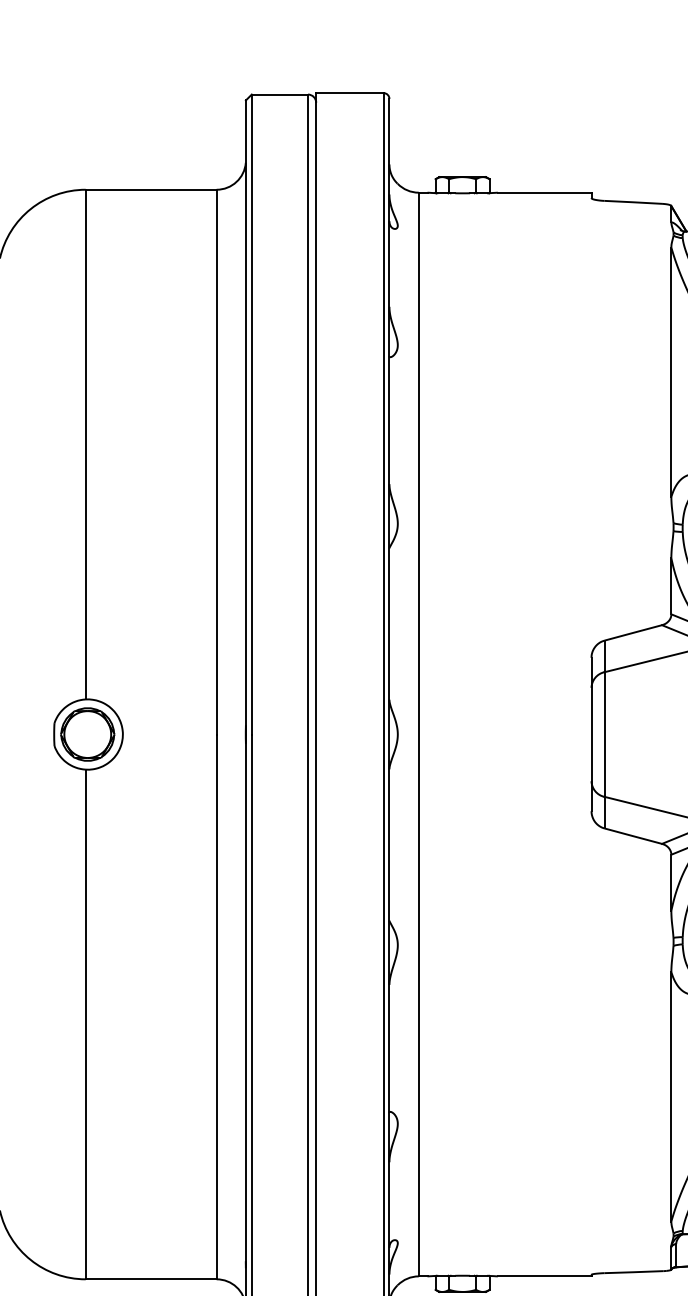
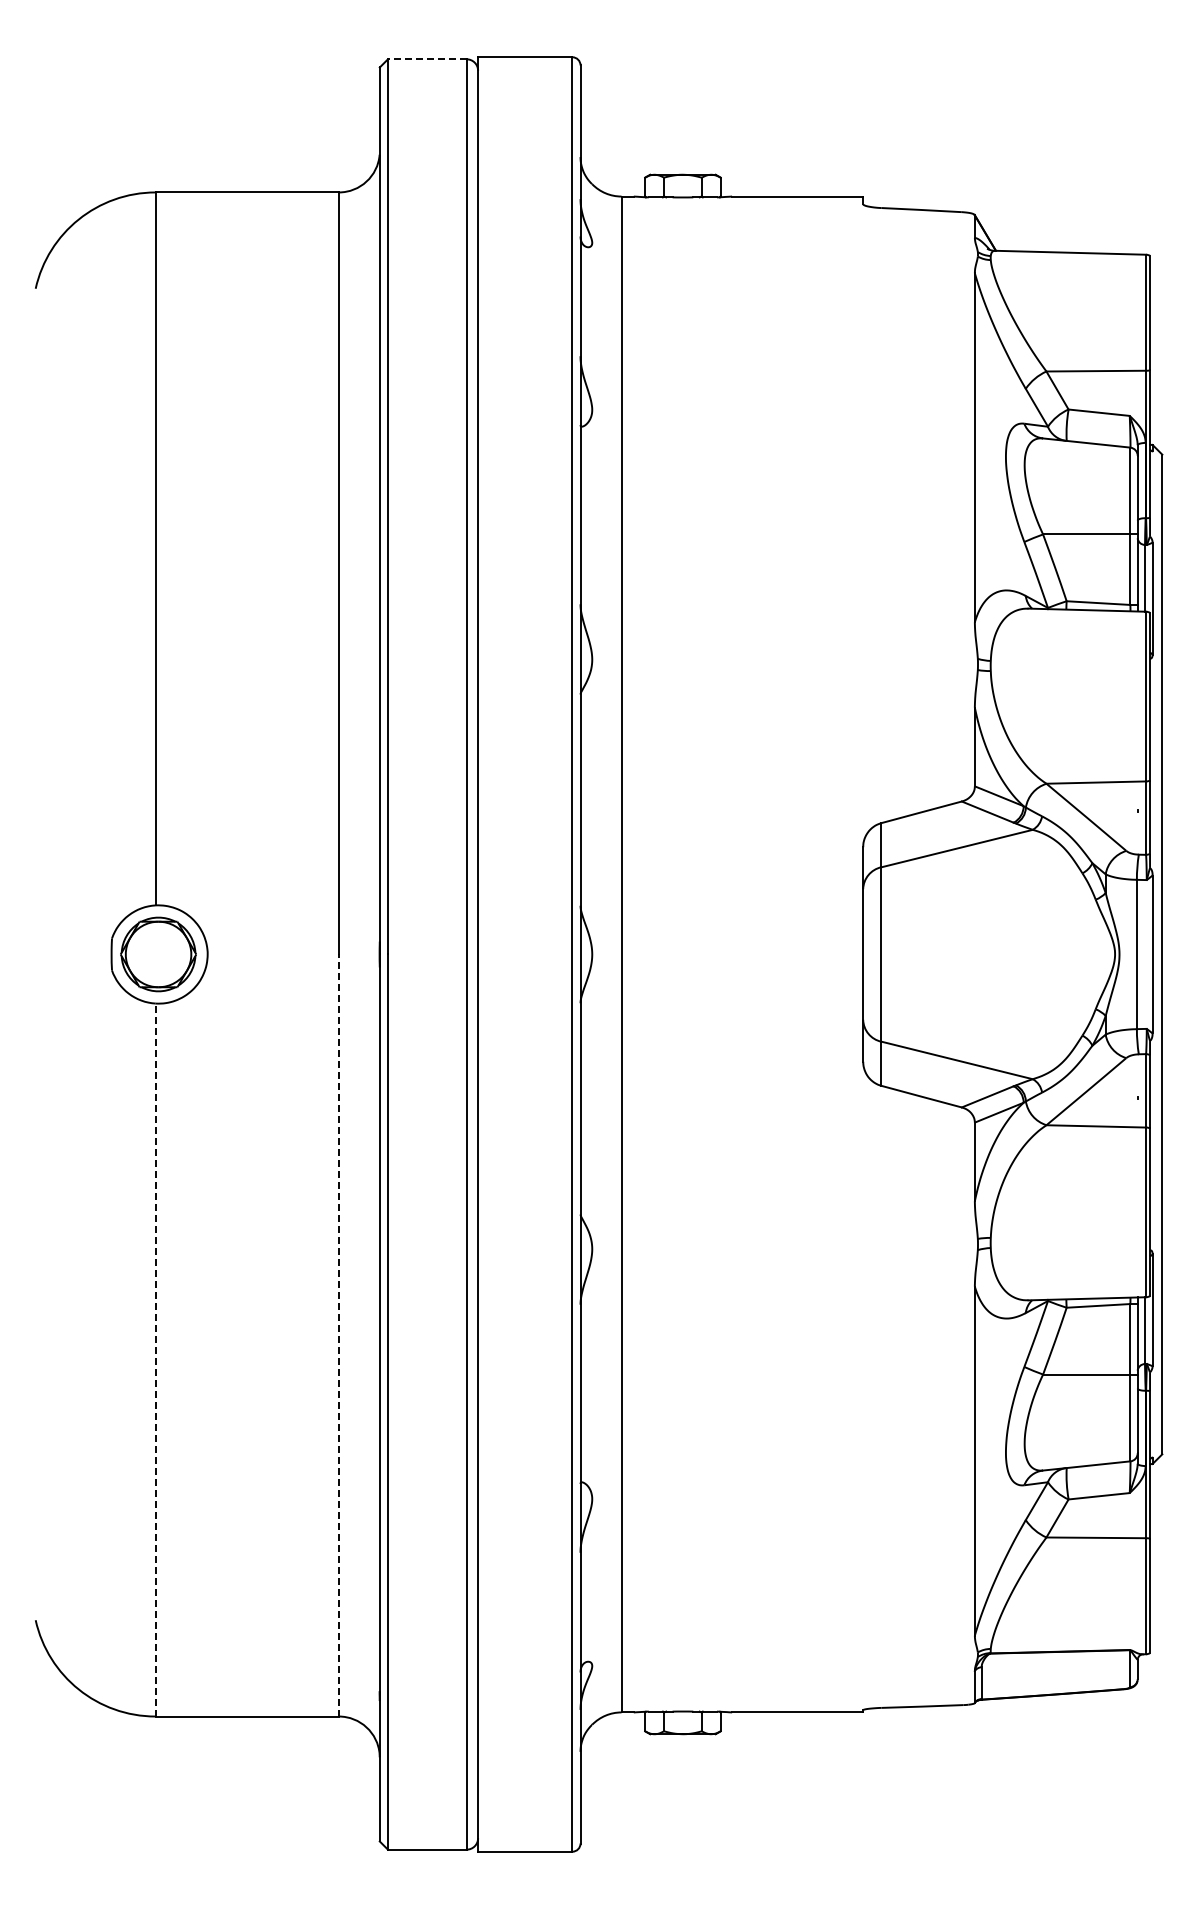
line: (279, 94) -> (426, 59), solid -> dashed
line: (216, 1006) -> (338, 1335), solid -> dashed
line: (85, 1024) -> (155, 1359), solid -> dashed

